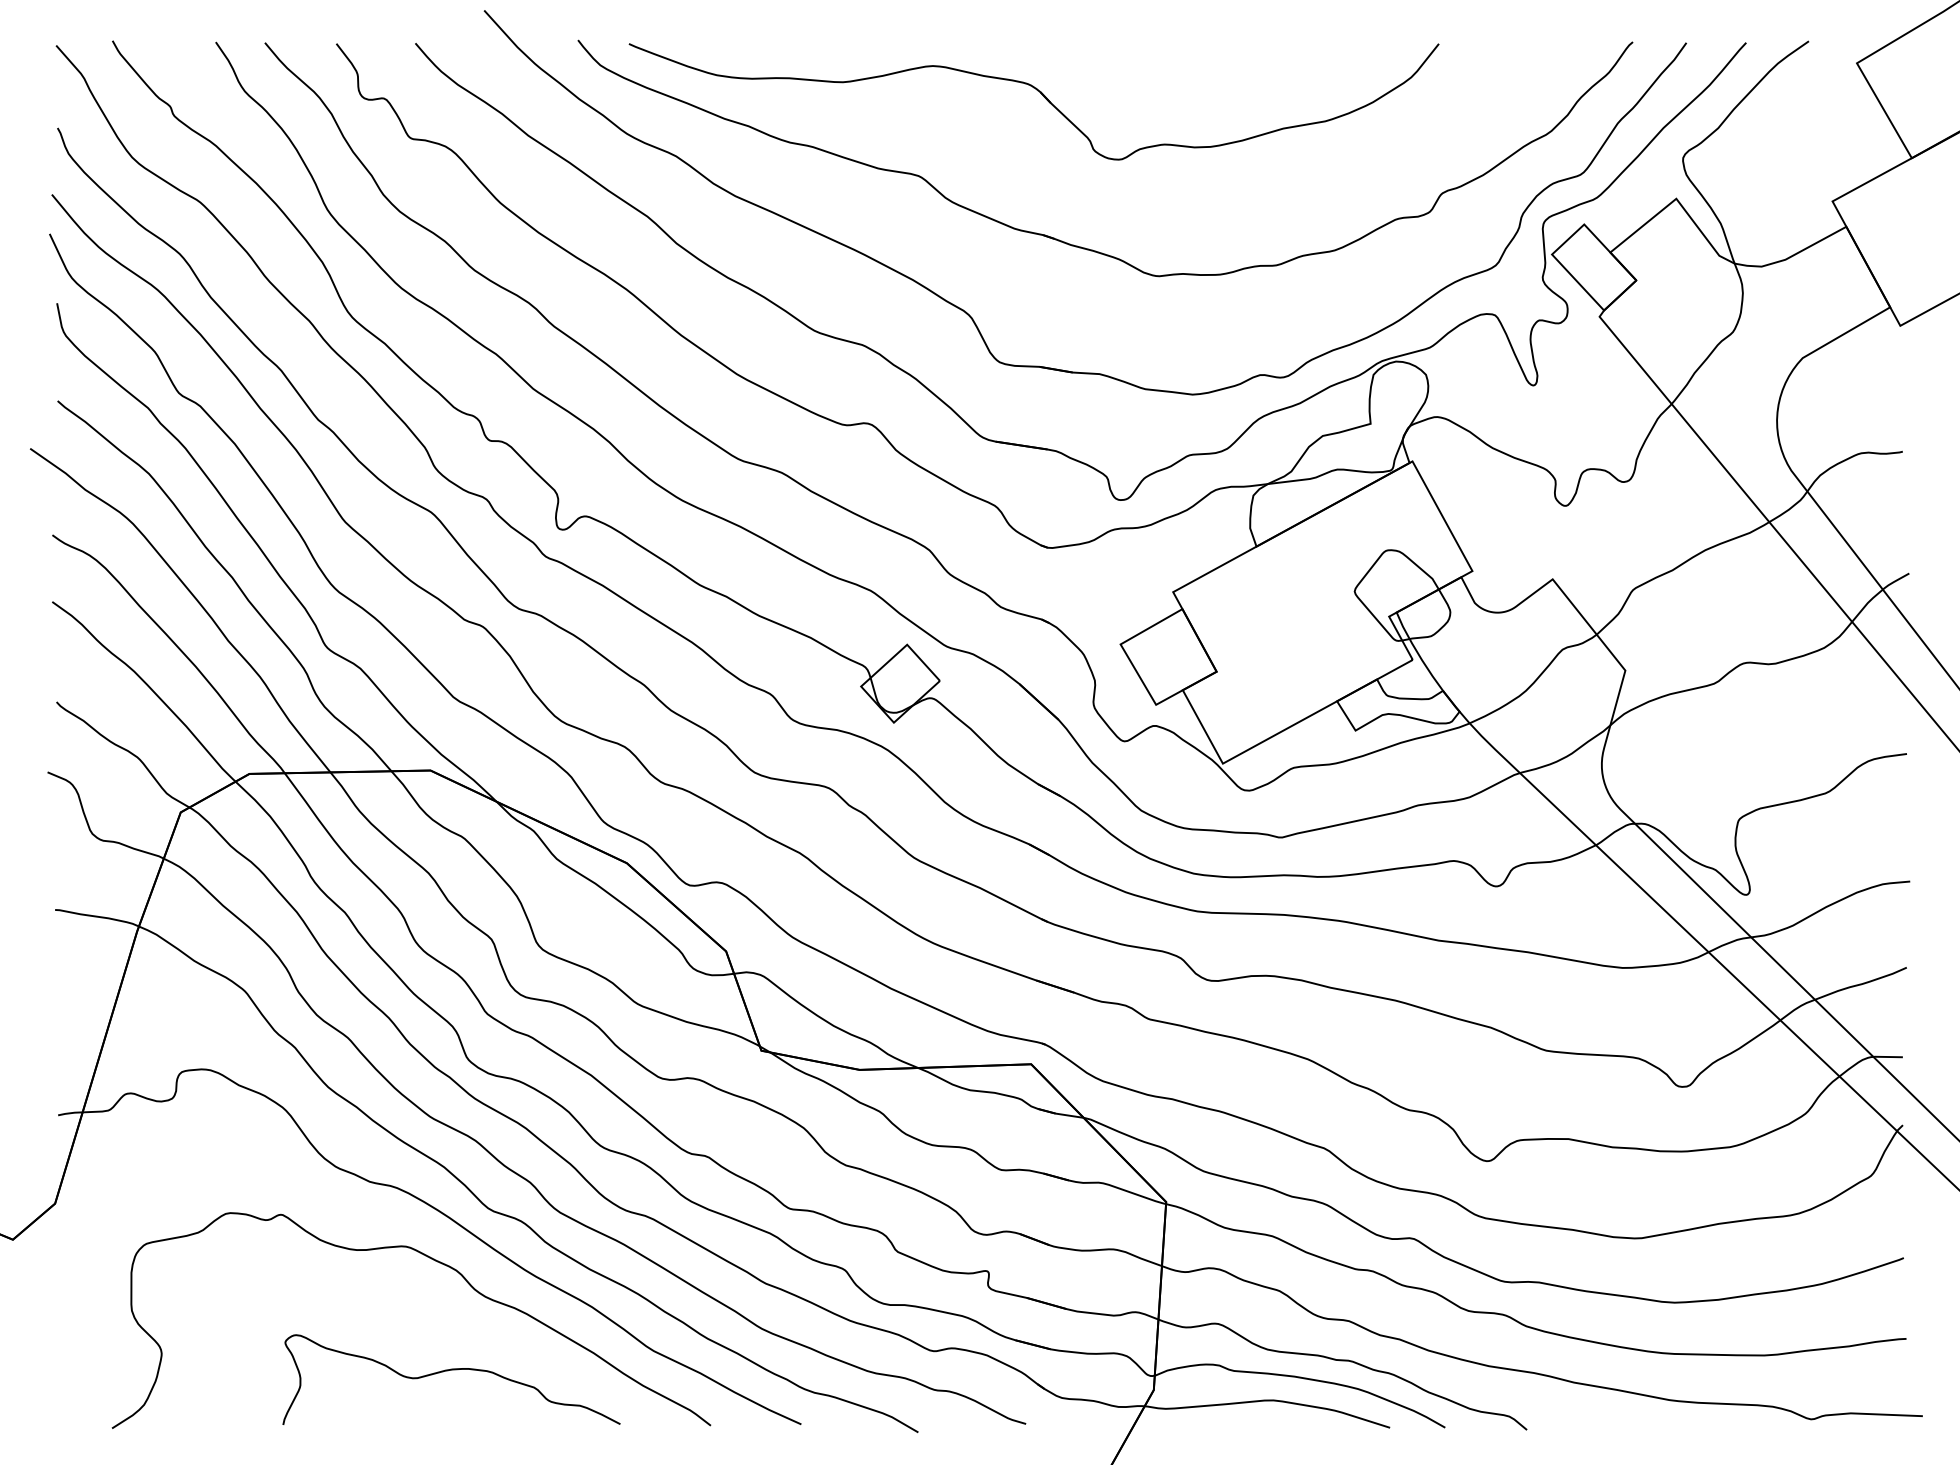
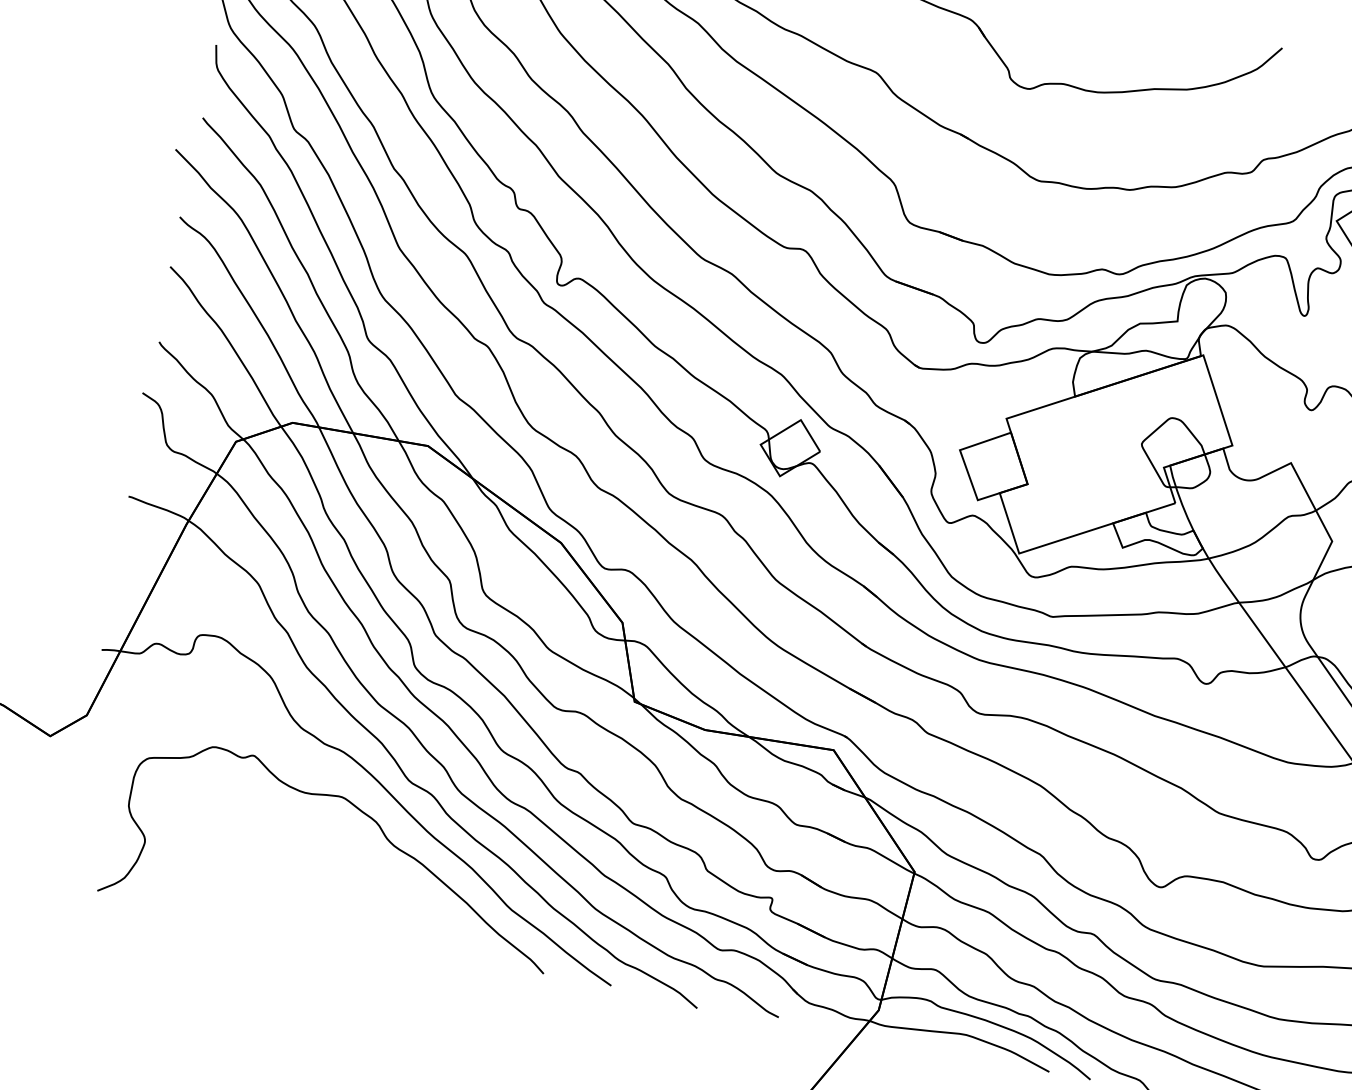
curve: (448, 1371) -> (356, 896), removed

